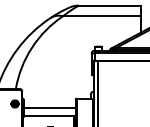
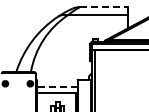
line: (110, 6) -> (104, 7), solid -> dashed
line: (48, 107) -> (56, 86), solid -> dashed

